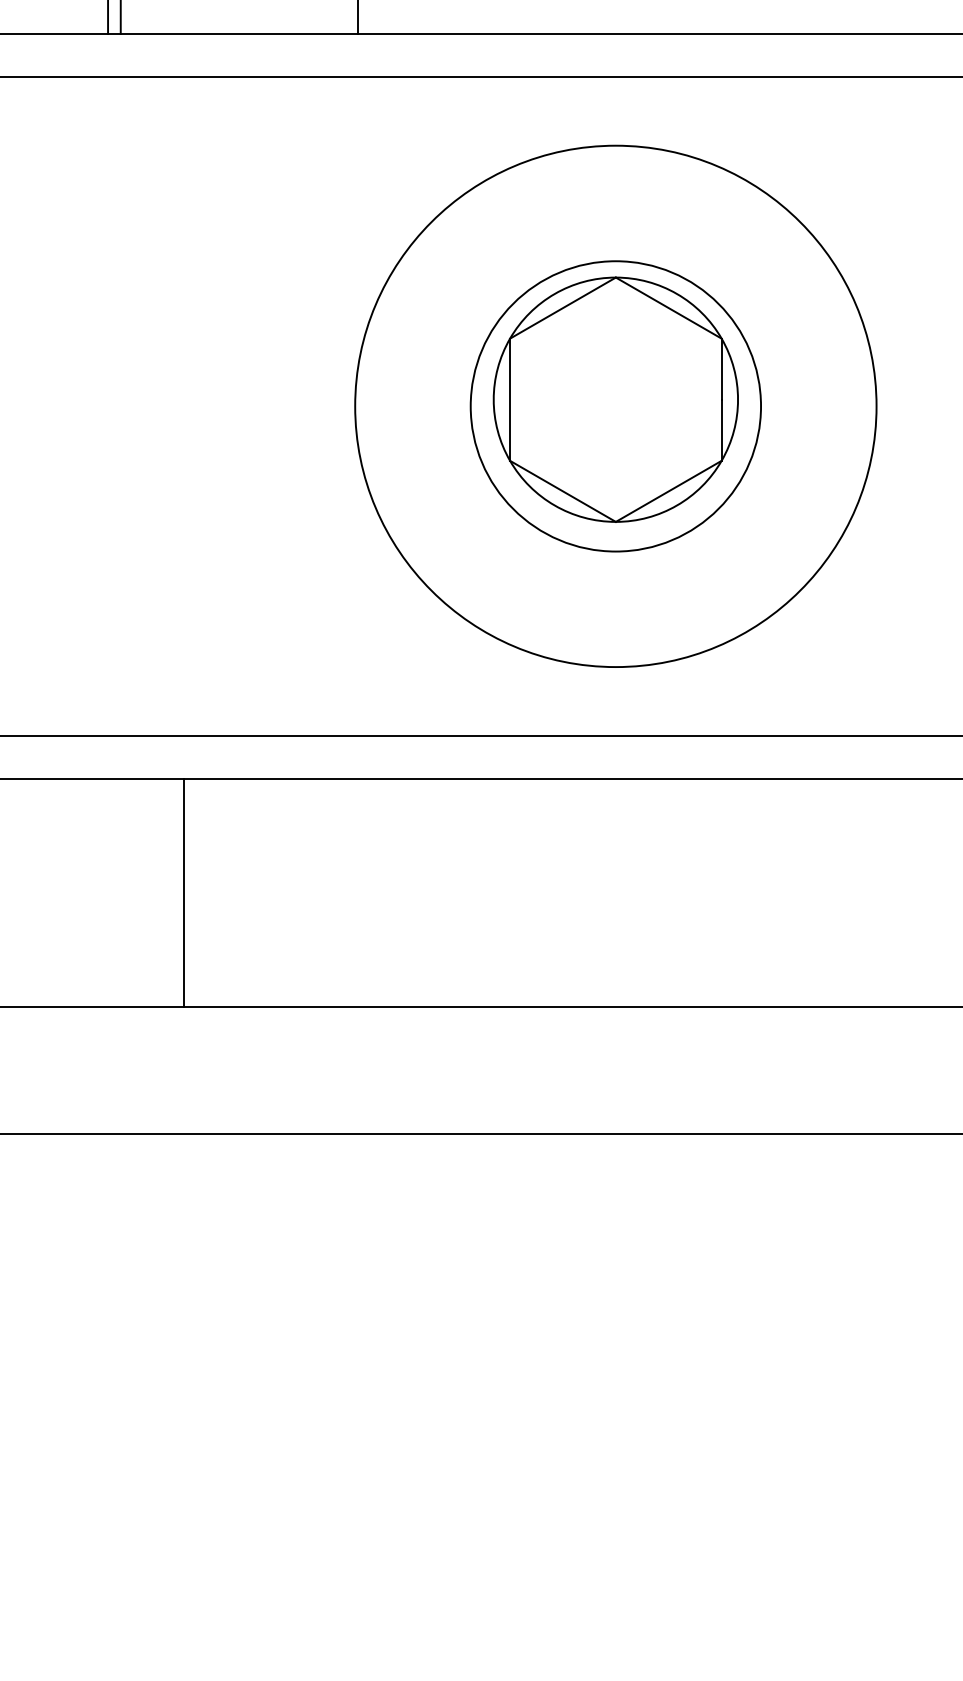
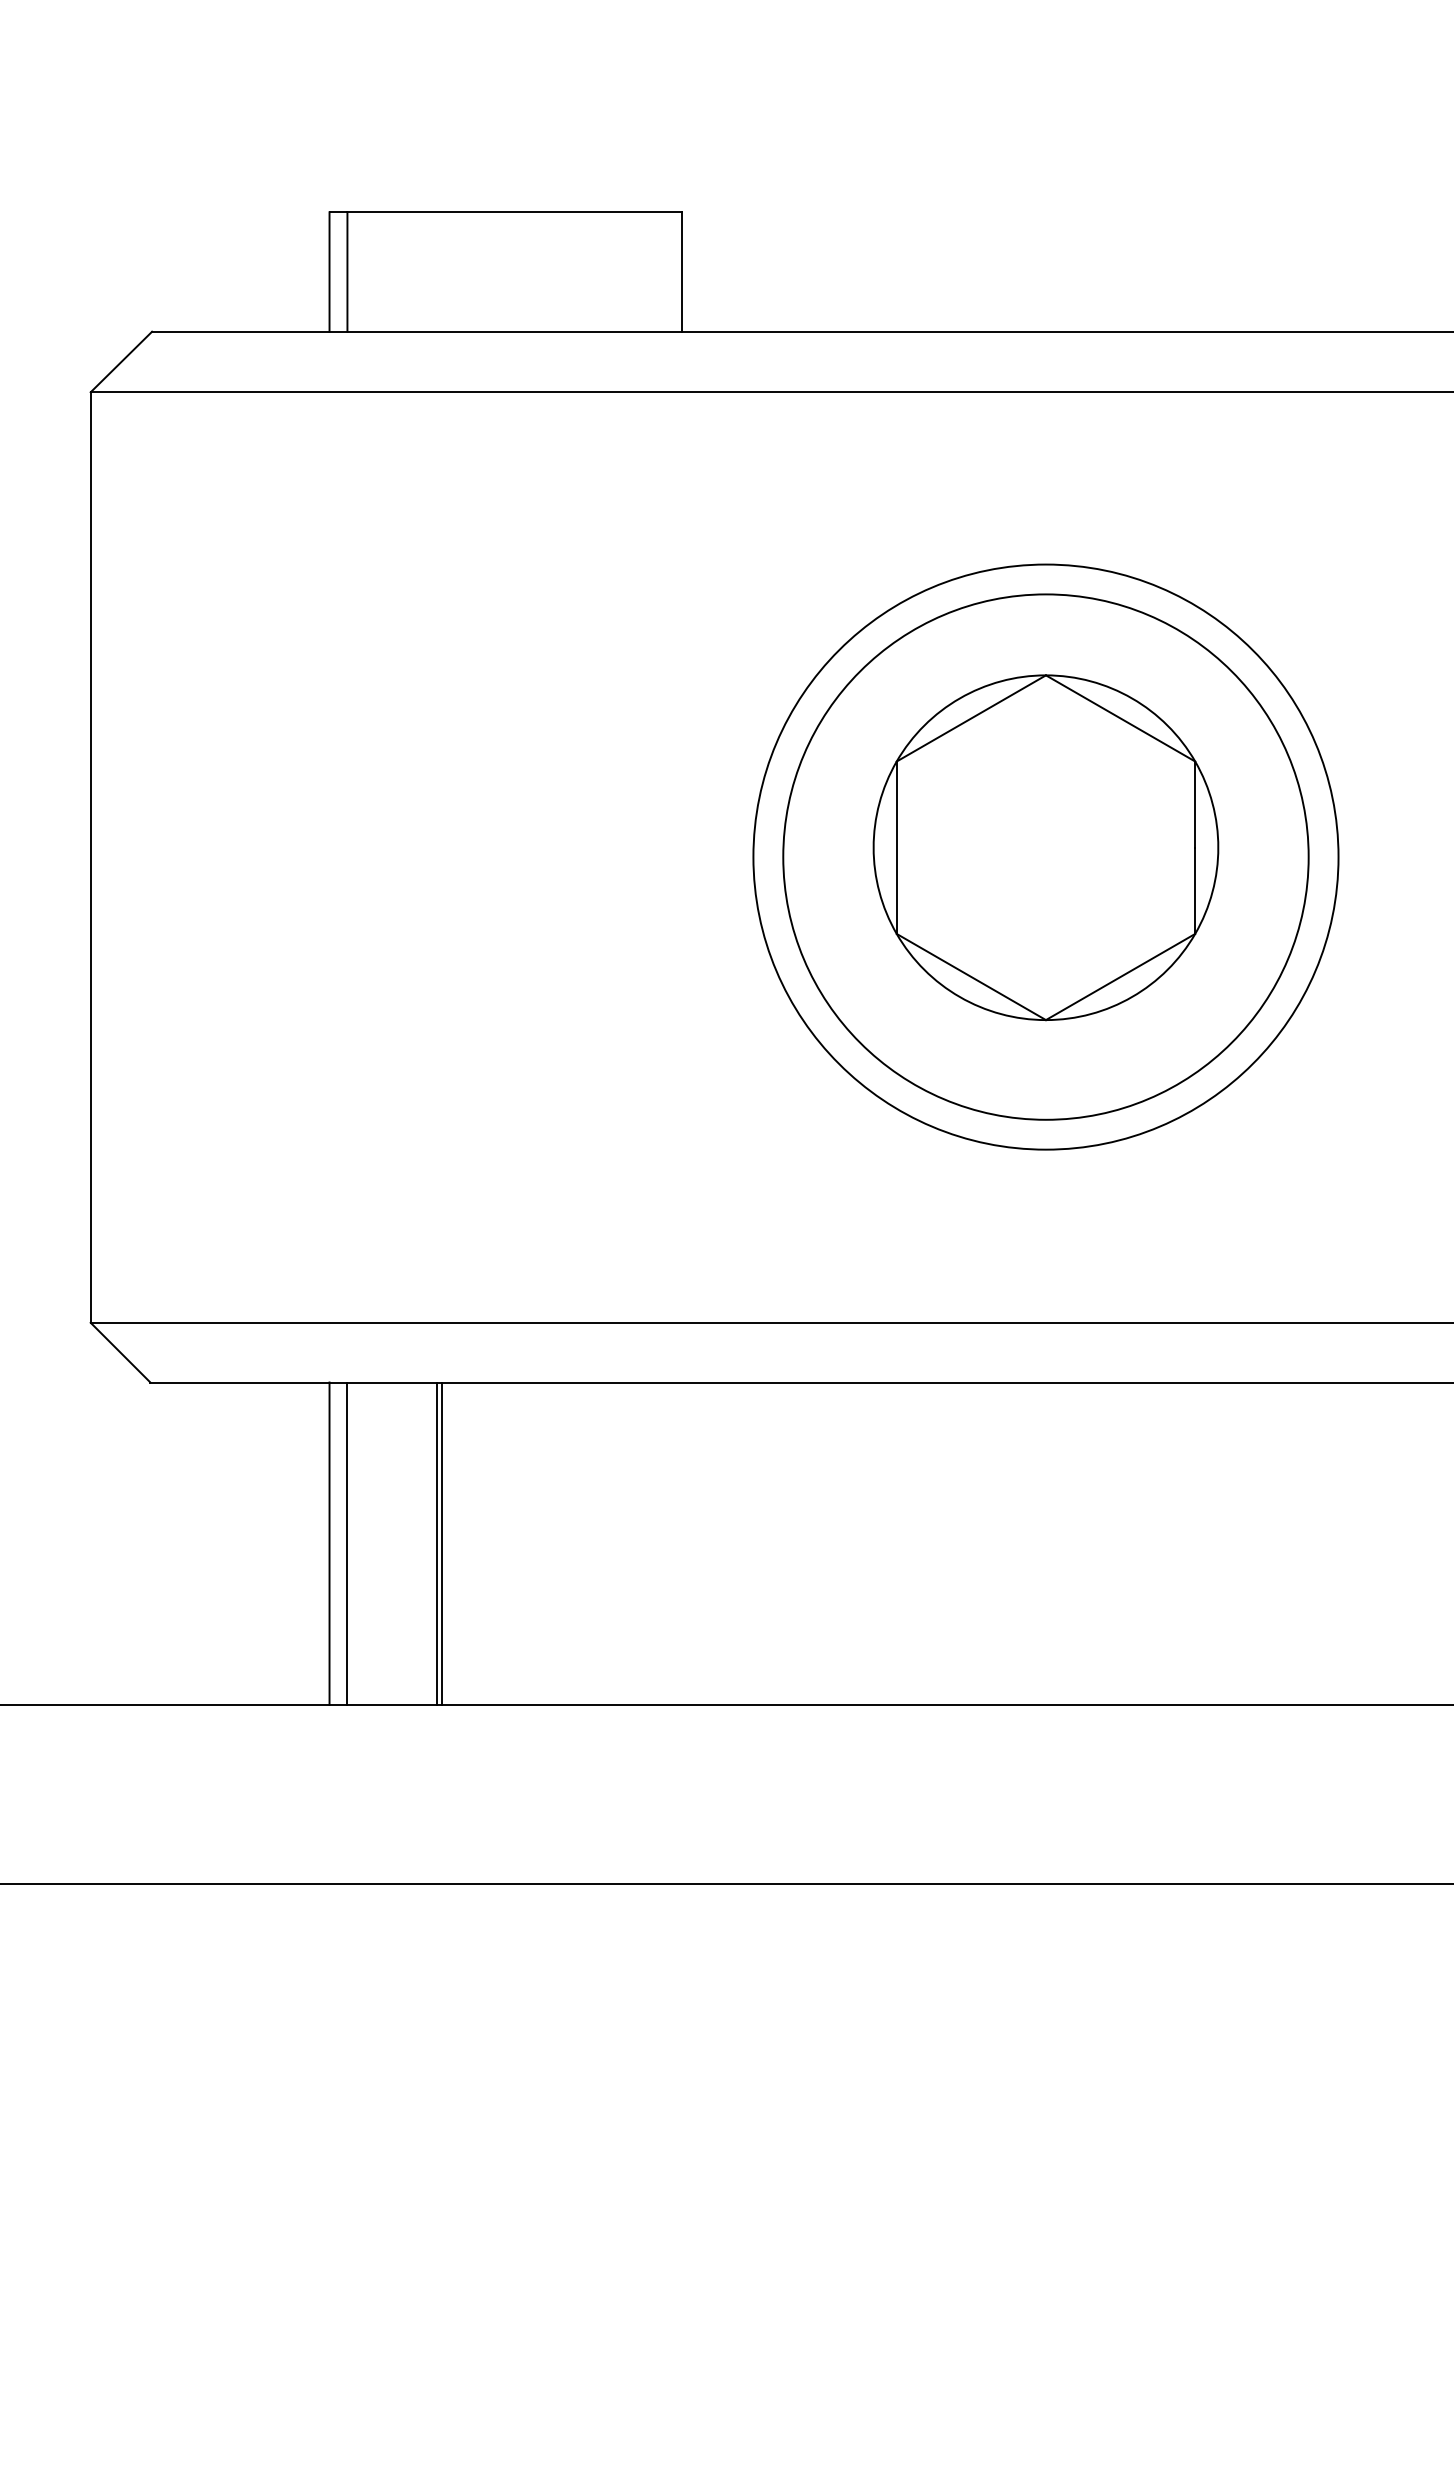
circle: (615, 405) -> (1045, 856), size x0.71
circle: (615, 405) -> (1045, 856), size x1.43
line: (108, 892) -> (329, 1543), added
line: (120, 892) -> (347, 1543), added
line: (187, 892) -> (441, 1543), added

